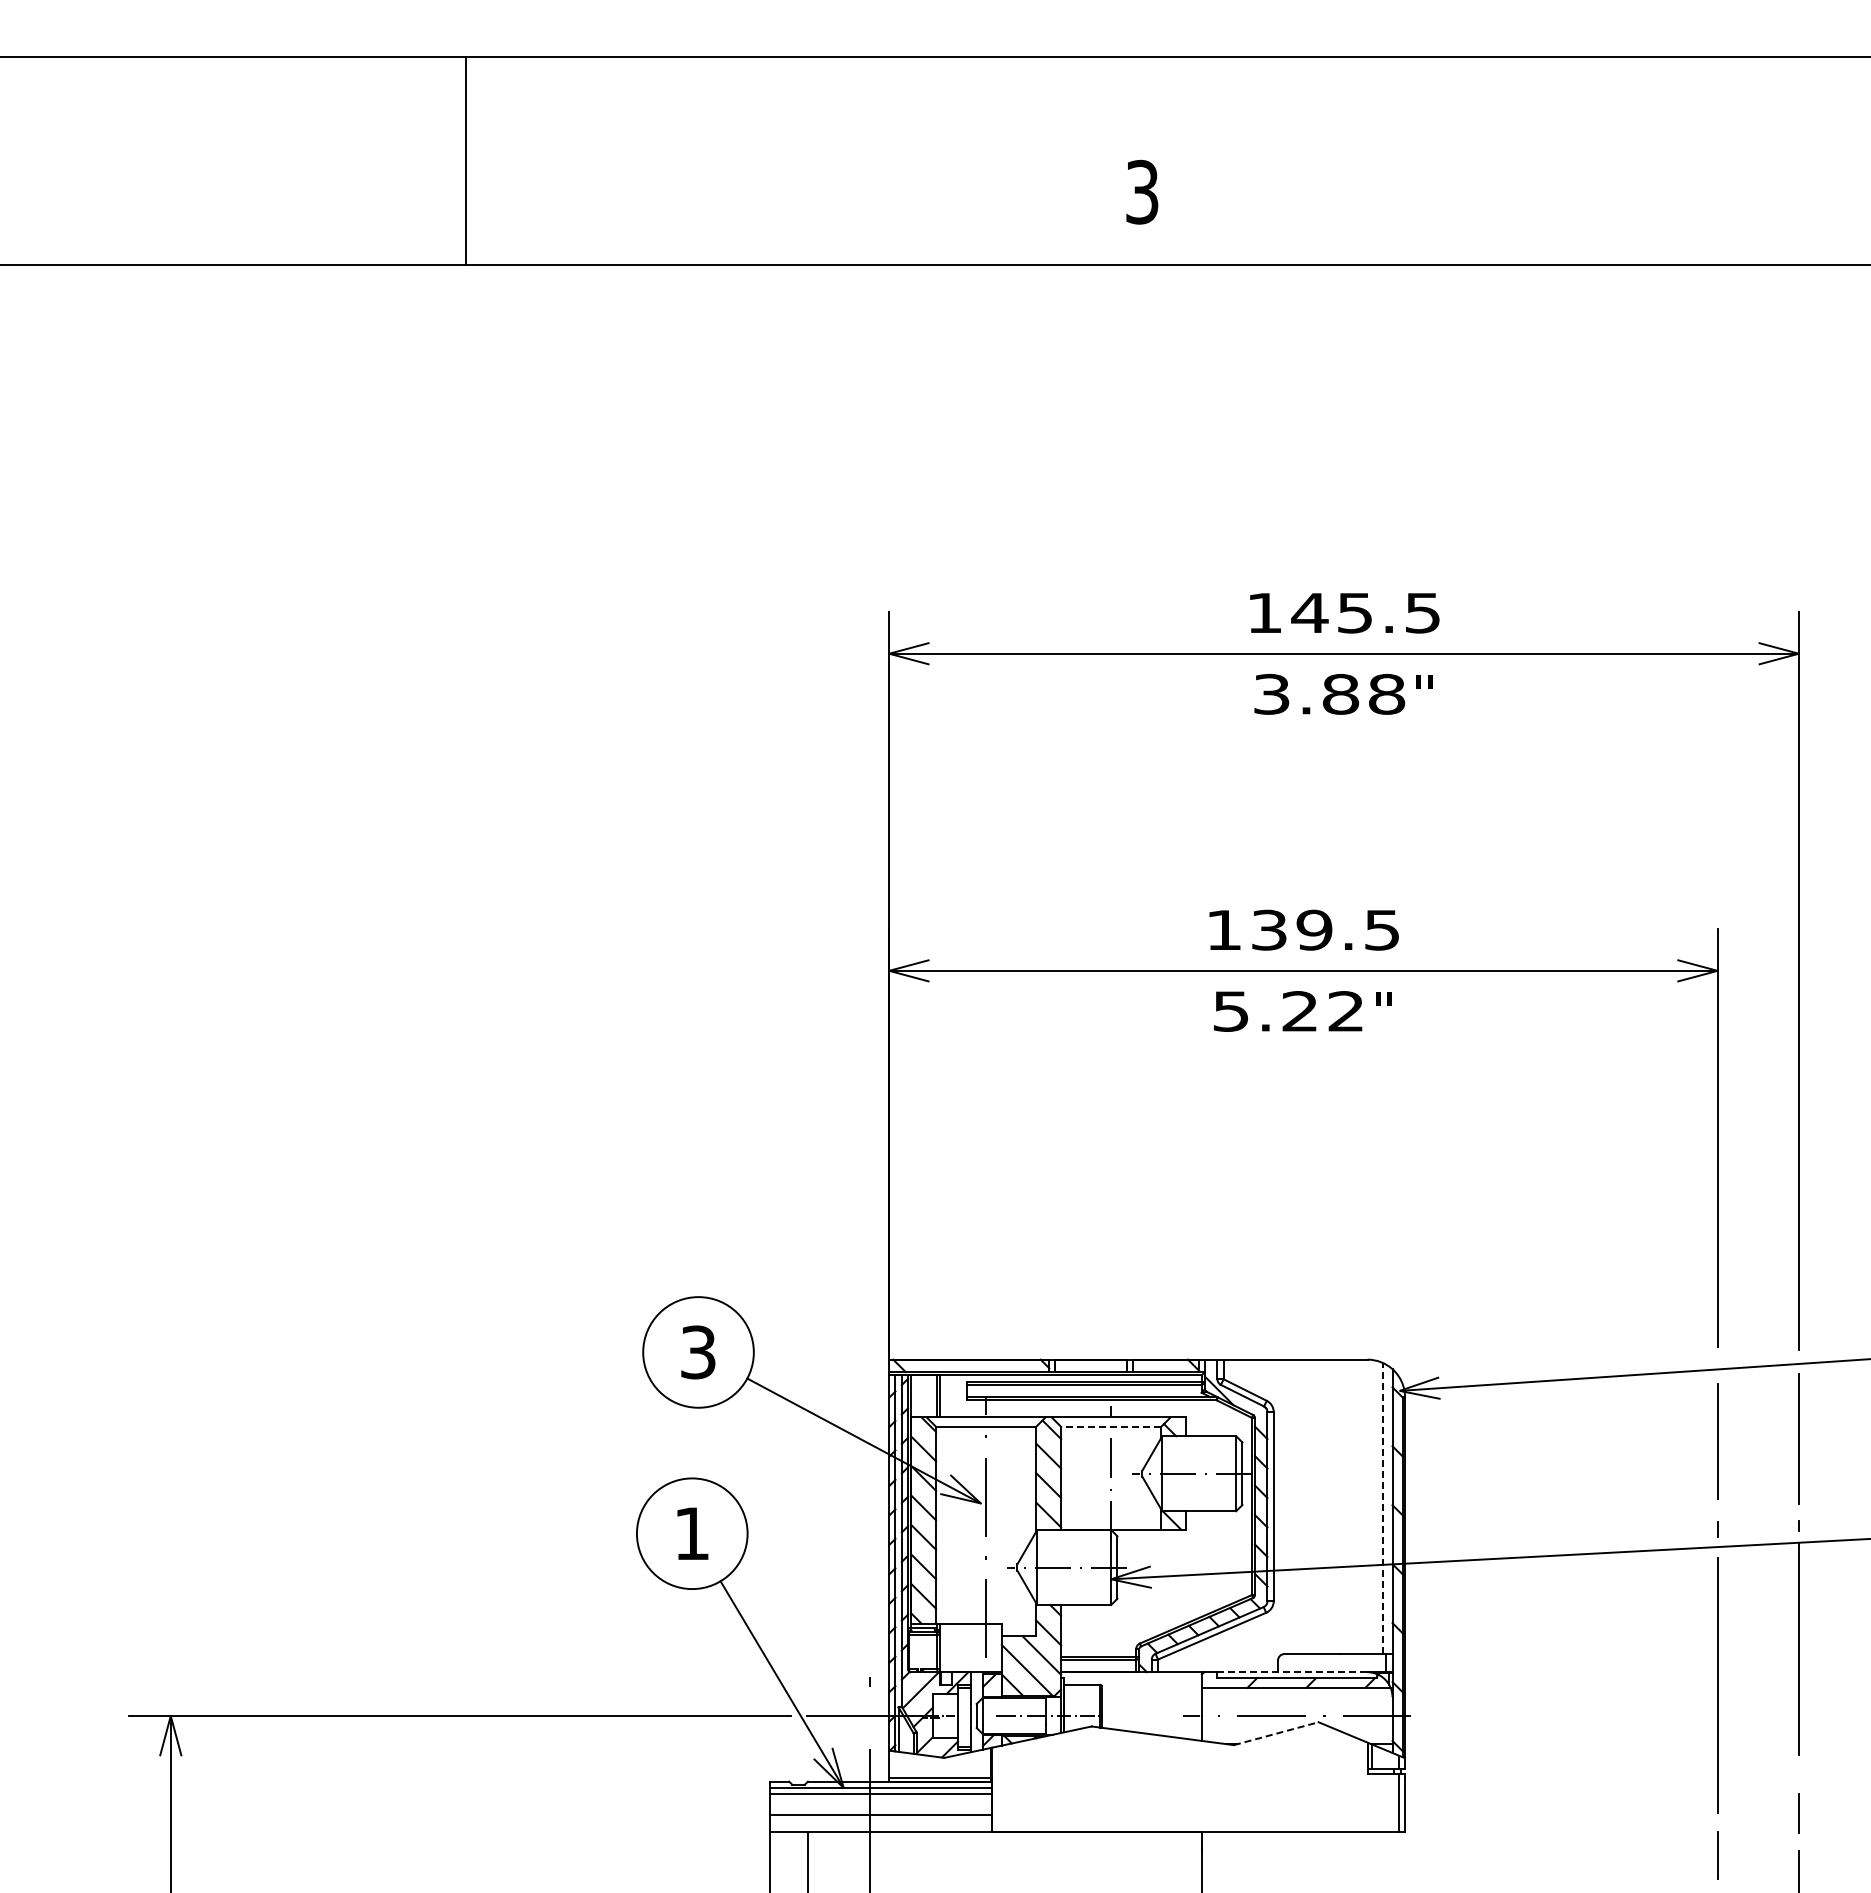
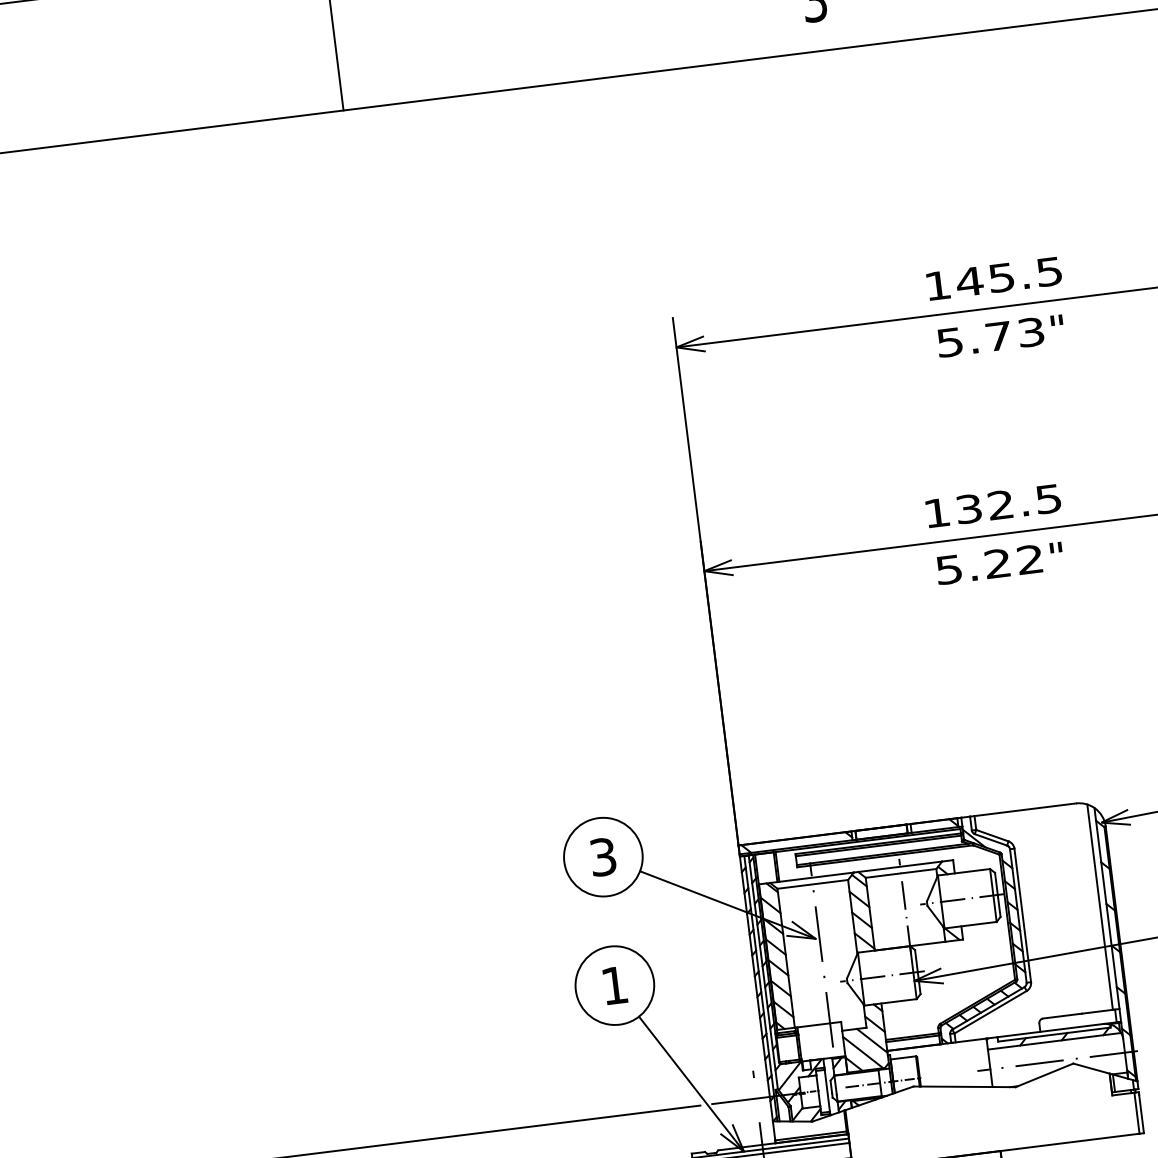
text: (1329, 693) -> (990, 336), 3.88 -> 5.73
text: (1314, 929) -> (1000, 504), 139.5 -> 132.5
line: (1110, 1426) -> (900, 873), dashed -> solid
line: (1383, 1508) -> (1100, 907), dashed -> solid
line: (1292, 1672) -> (1050, 1030), dashed -> solid
line: (1276, 1733) -> (1044, 1075), dashed -> solid

